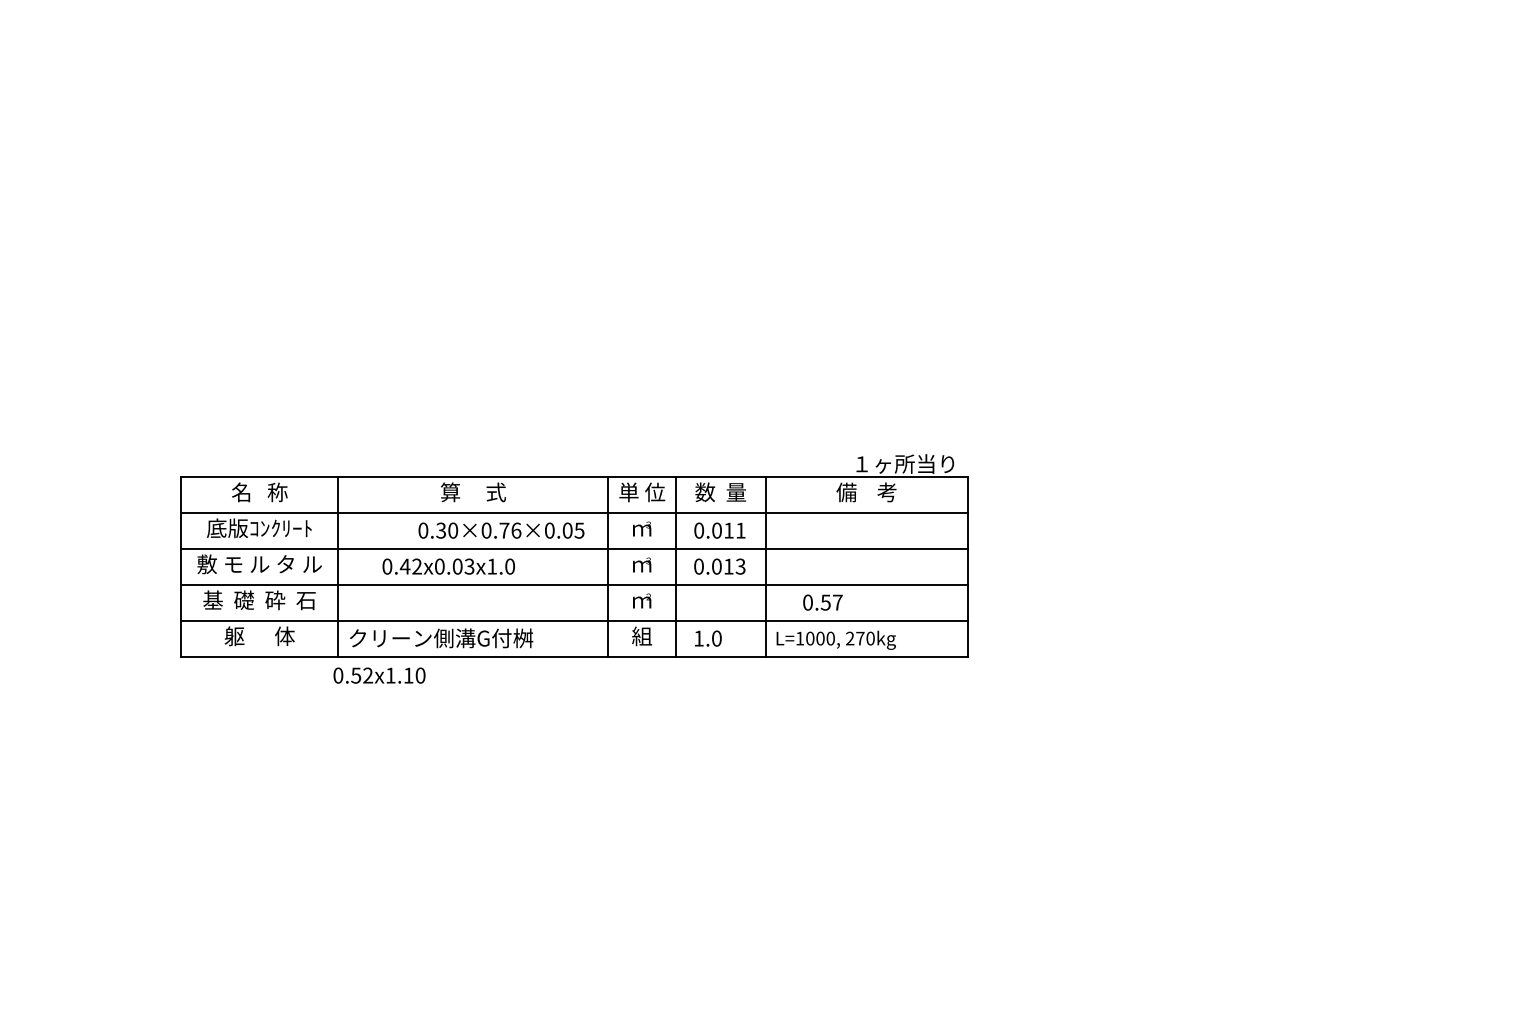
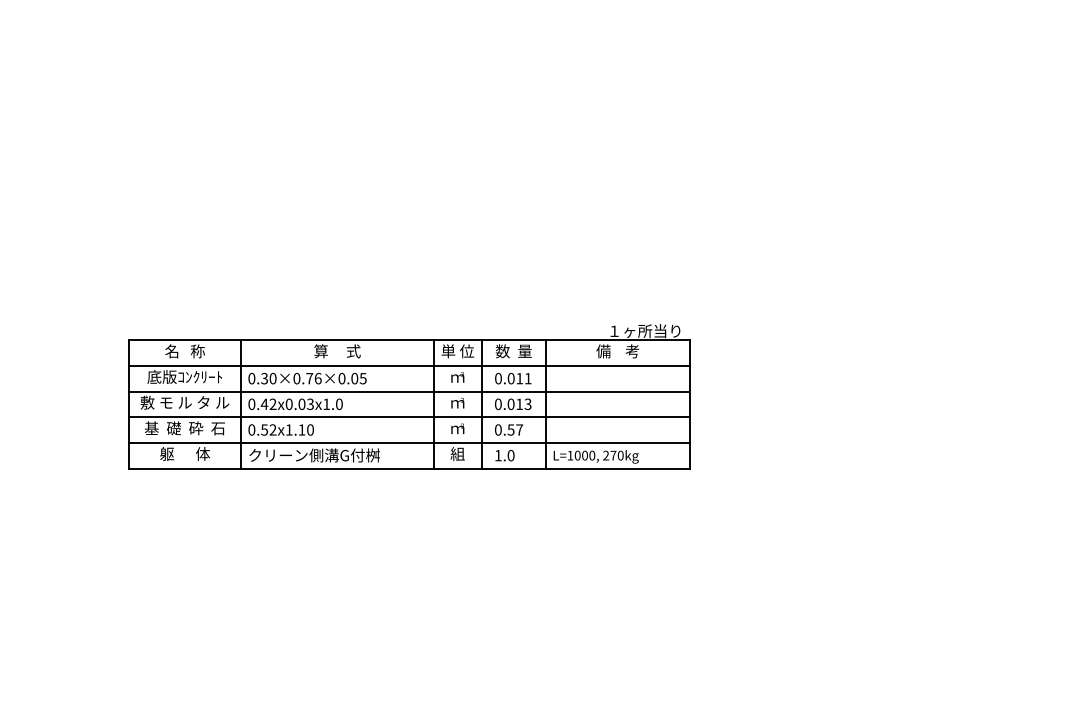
text: (501, 530) -> (307, 378), moved
text: (448, 566) -> (295, 404), moved
text: (822, 602) -> (508, 429), moved
text: (379, 675) -> (281, 429), moved

